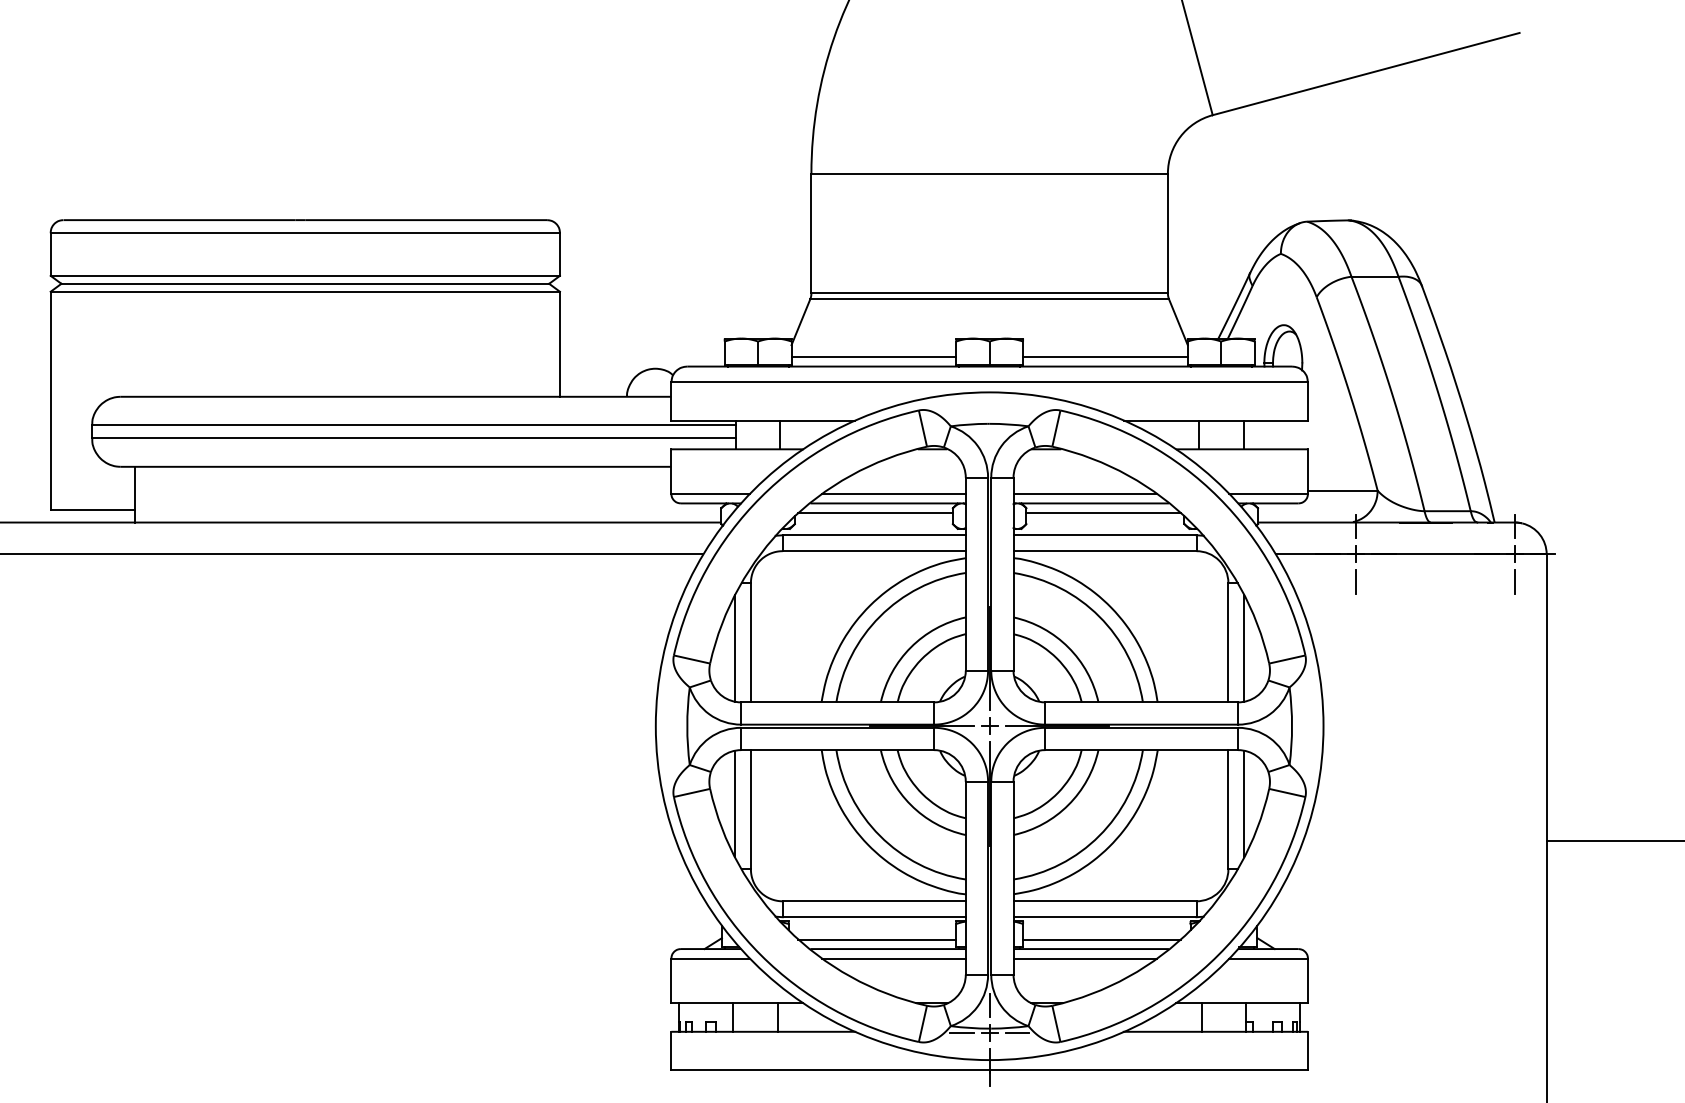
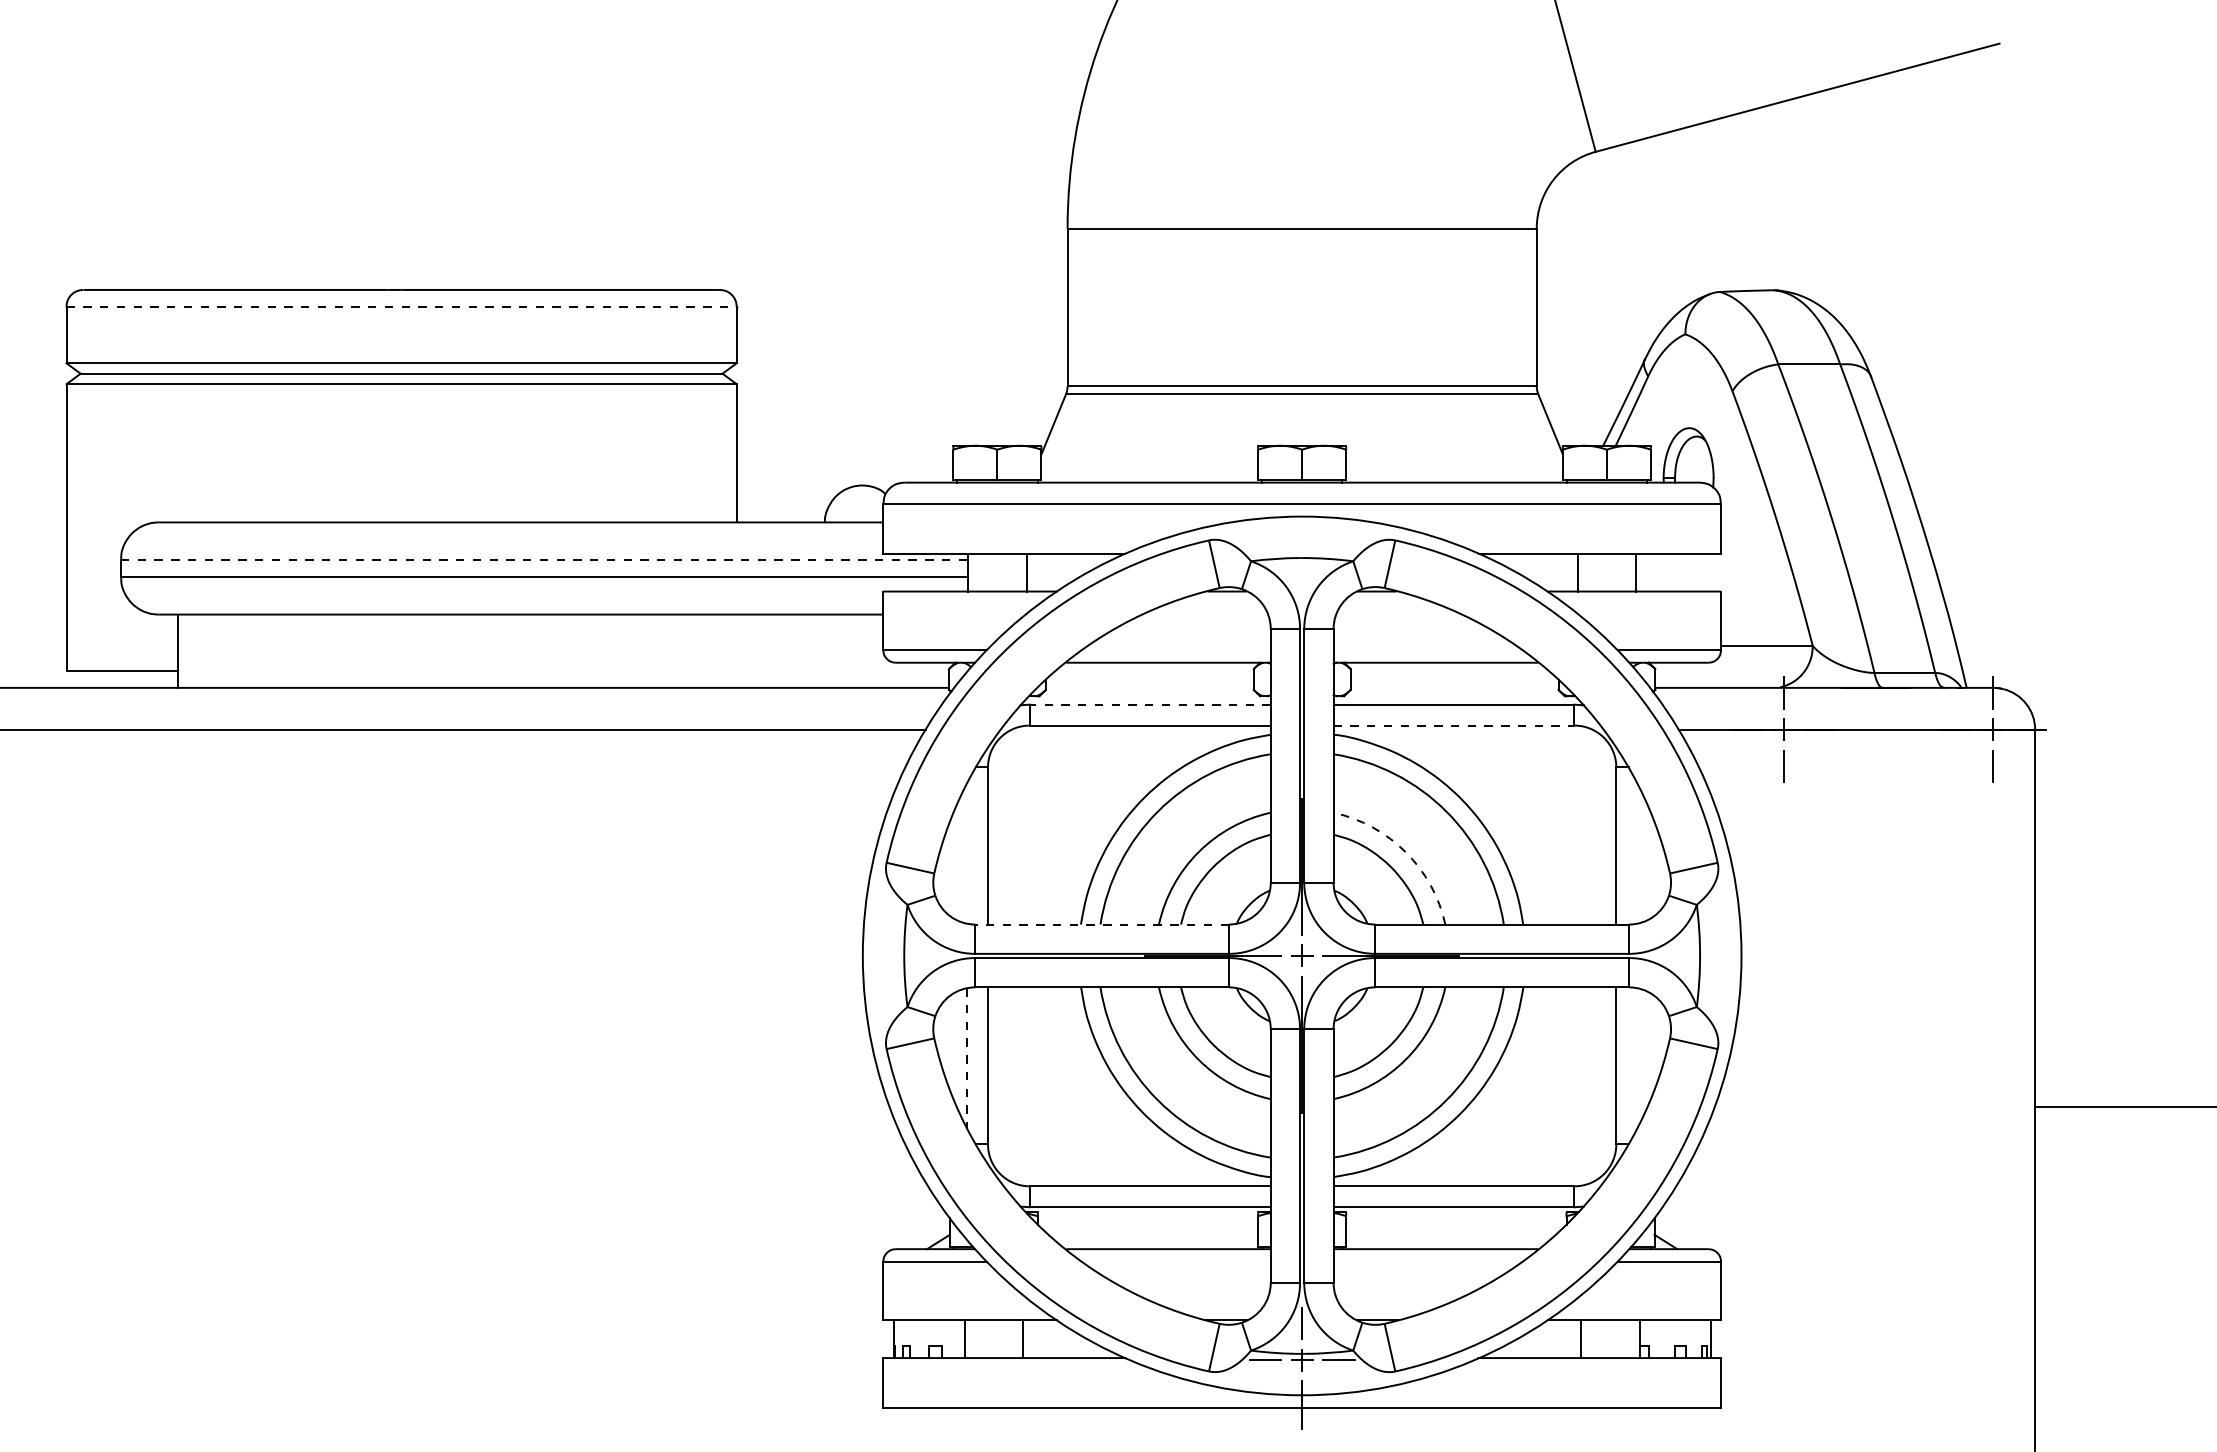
line: (306, 232) -> (402, 306), solid -> dashed
line: (873, 356) -> (1149, 469), removed
line: (1105, 356) -> (1454, 469), removed
line: (413, 425) -> (544, 560), solid -> dashed
line: (893, 494) -> (1175, 650), removed
line: (1084, 494) -> (1427, 650), removed
line: (875, 513) -> (1151, 675), removed
line: (1103, 513) -> (1451, 675), removed
line: (873, 535) -> (1149, 704), solid -> dashed
line: (1105, 551) -> (1454, 725), solid -> dashed
arc: (1068, 647) -> (1405, 852), solid -> dashed
line: (735, 648) -> (967, 853), removed
line: (1244, 648) -> (1637, 853), removed
line: (837, 702) -> (1102, 924), solid -> dashed
line: (735, 804) -> (967, 1058), solid -> dashed
line: (1244, 804) -> (1637, 1058), removed
line: (877, 939) -> (1154, 1236), removed
line: (1101, 939) -> (1449, 1236), removed
line: (893, 958) -> (1175, 1261), removed
line: (1084, 958) -> (1427, 1261), removed

